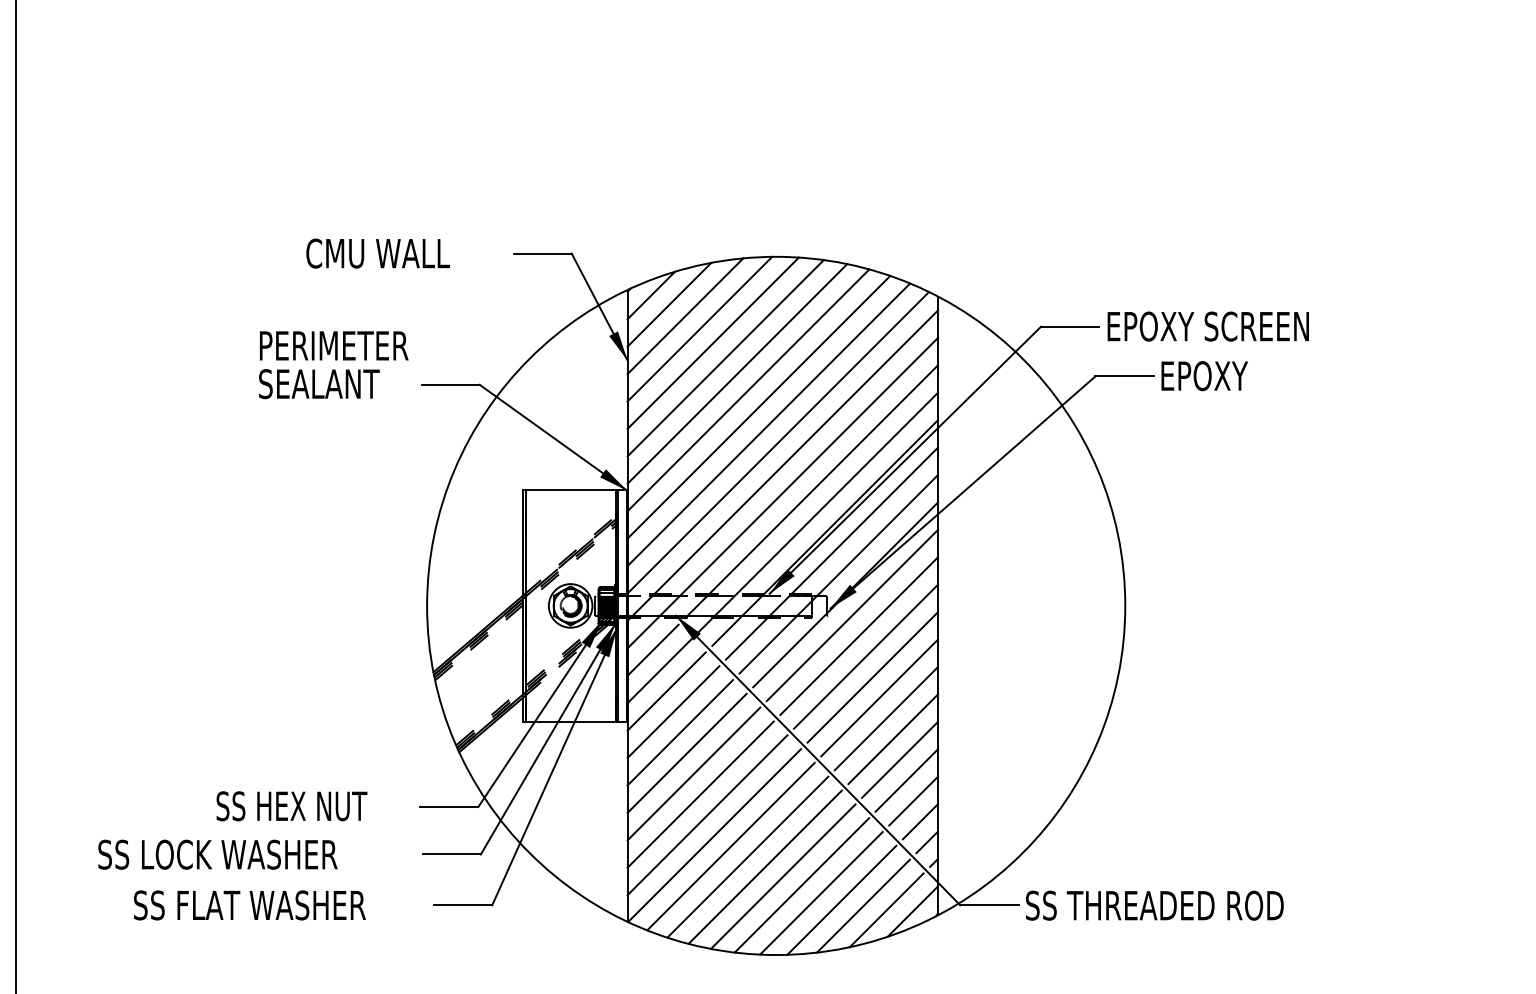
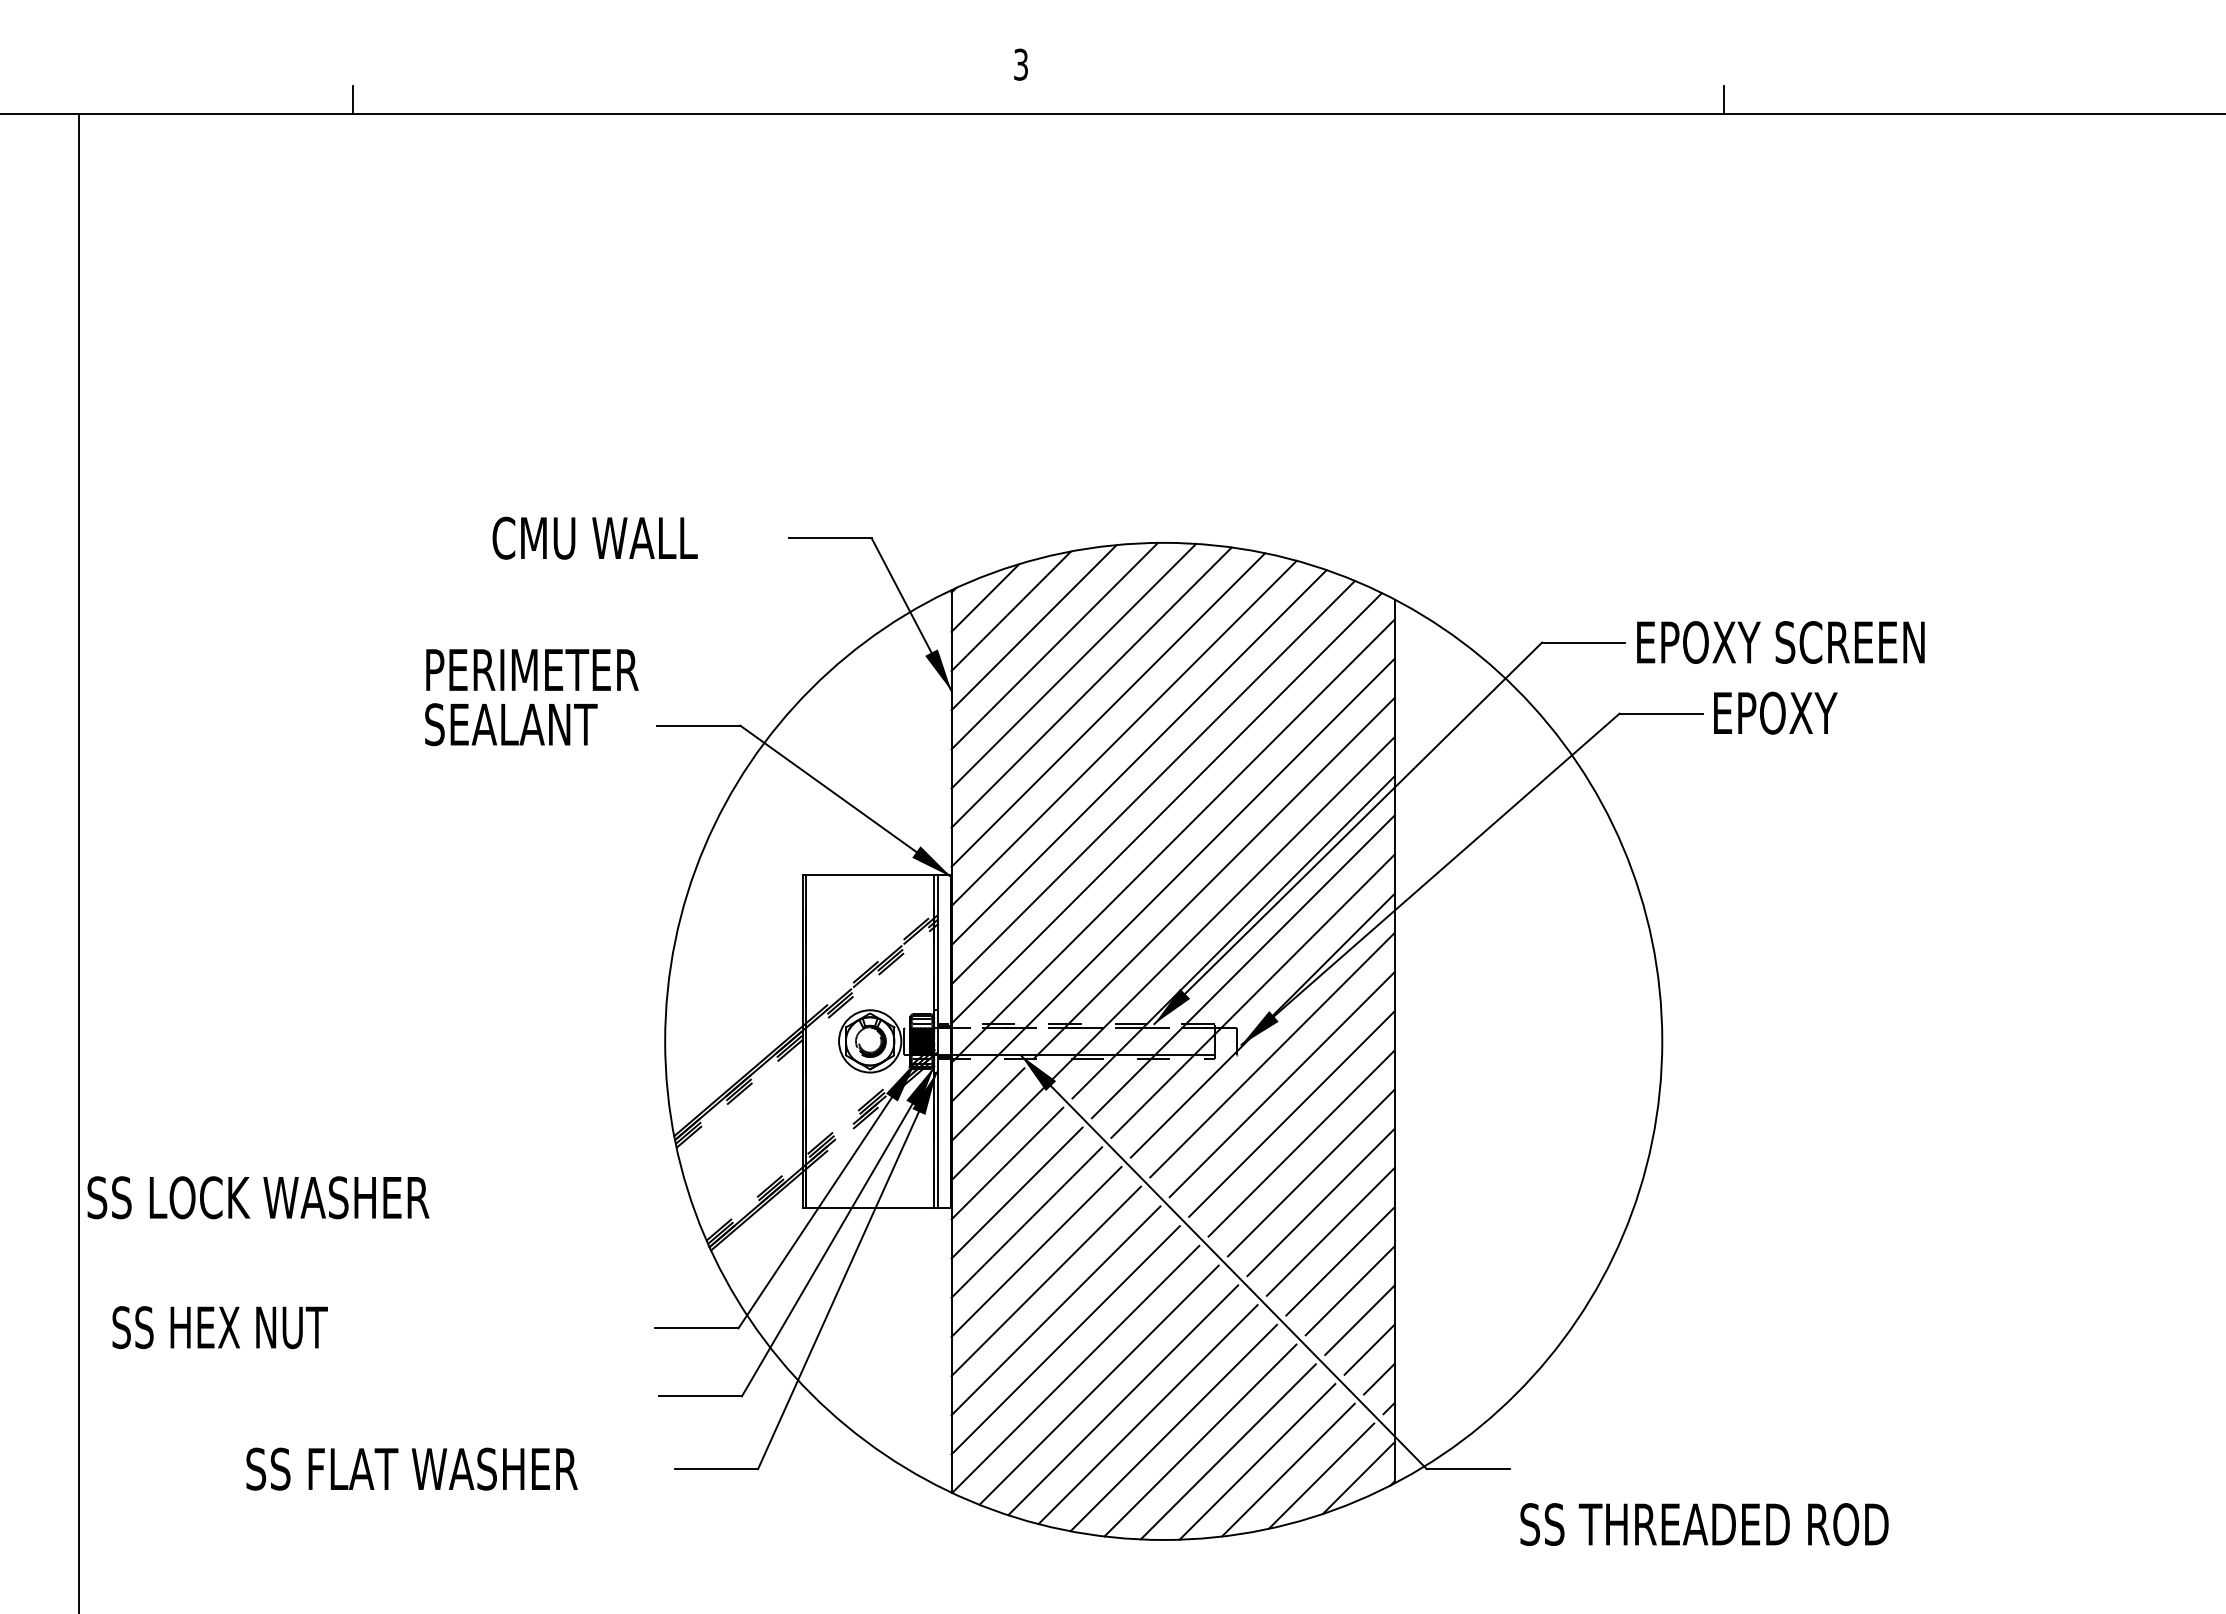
text: (291, 806) -> (219, 1327), moved
text: (217, 854) -> (258, 1197), moved
text: (1154, 905) -> (1704, 1524), moved

